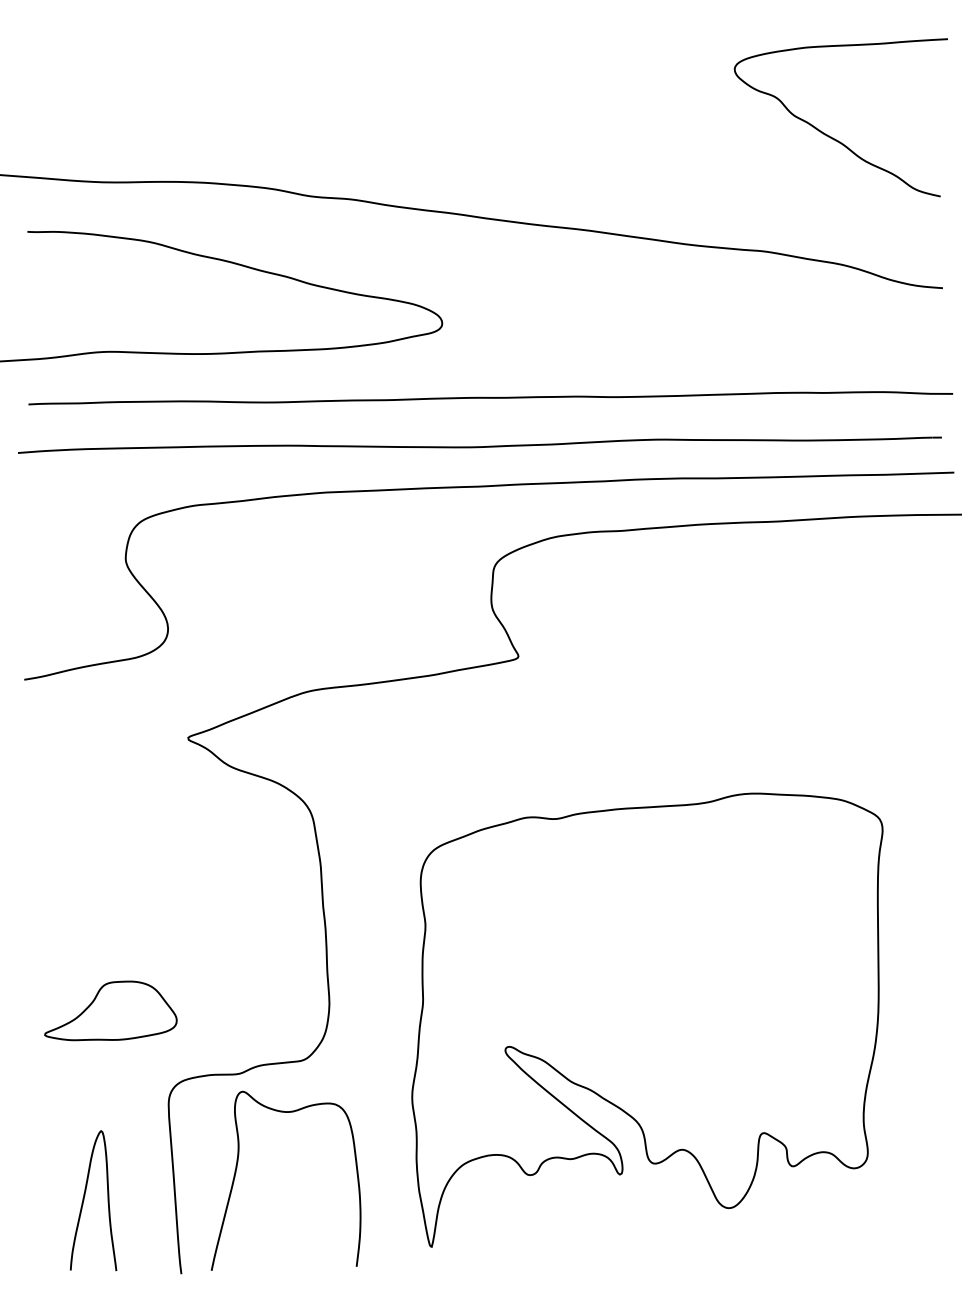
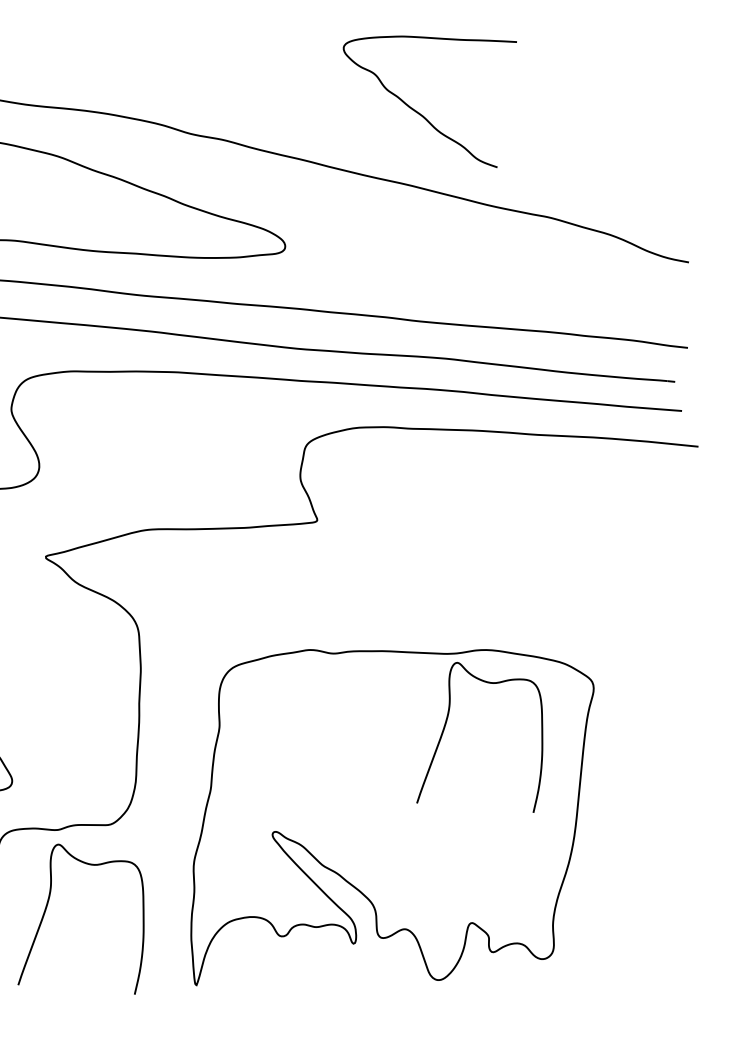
curve: (831, 136) -> (415, 109), moved
curve: (705, 890) -> (446, 723), added

